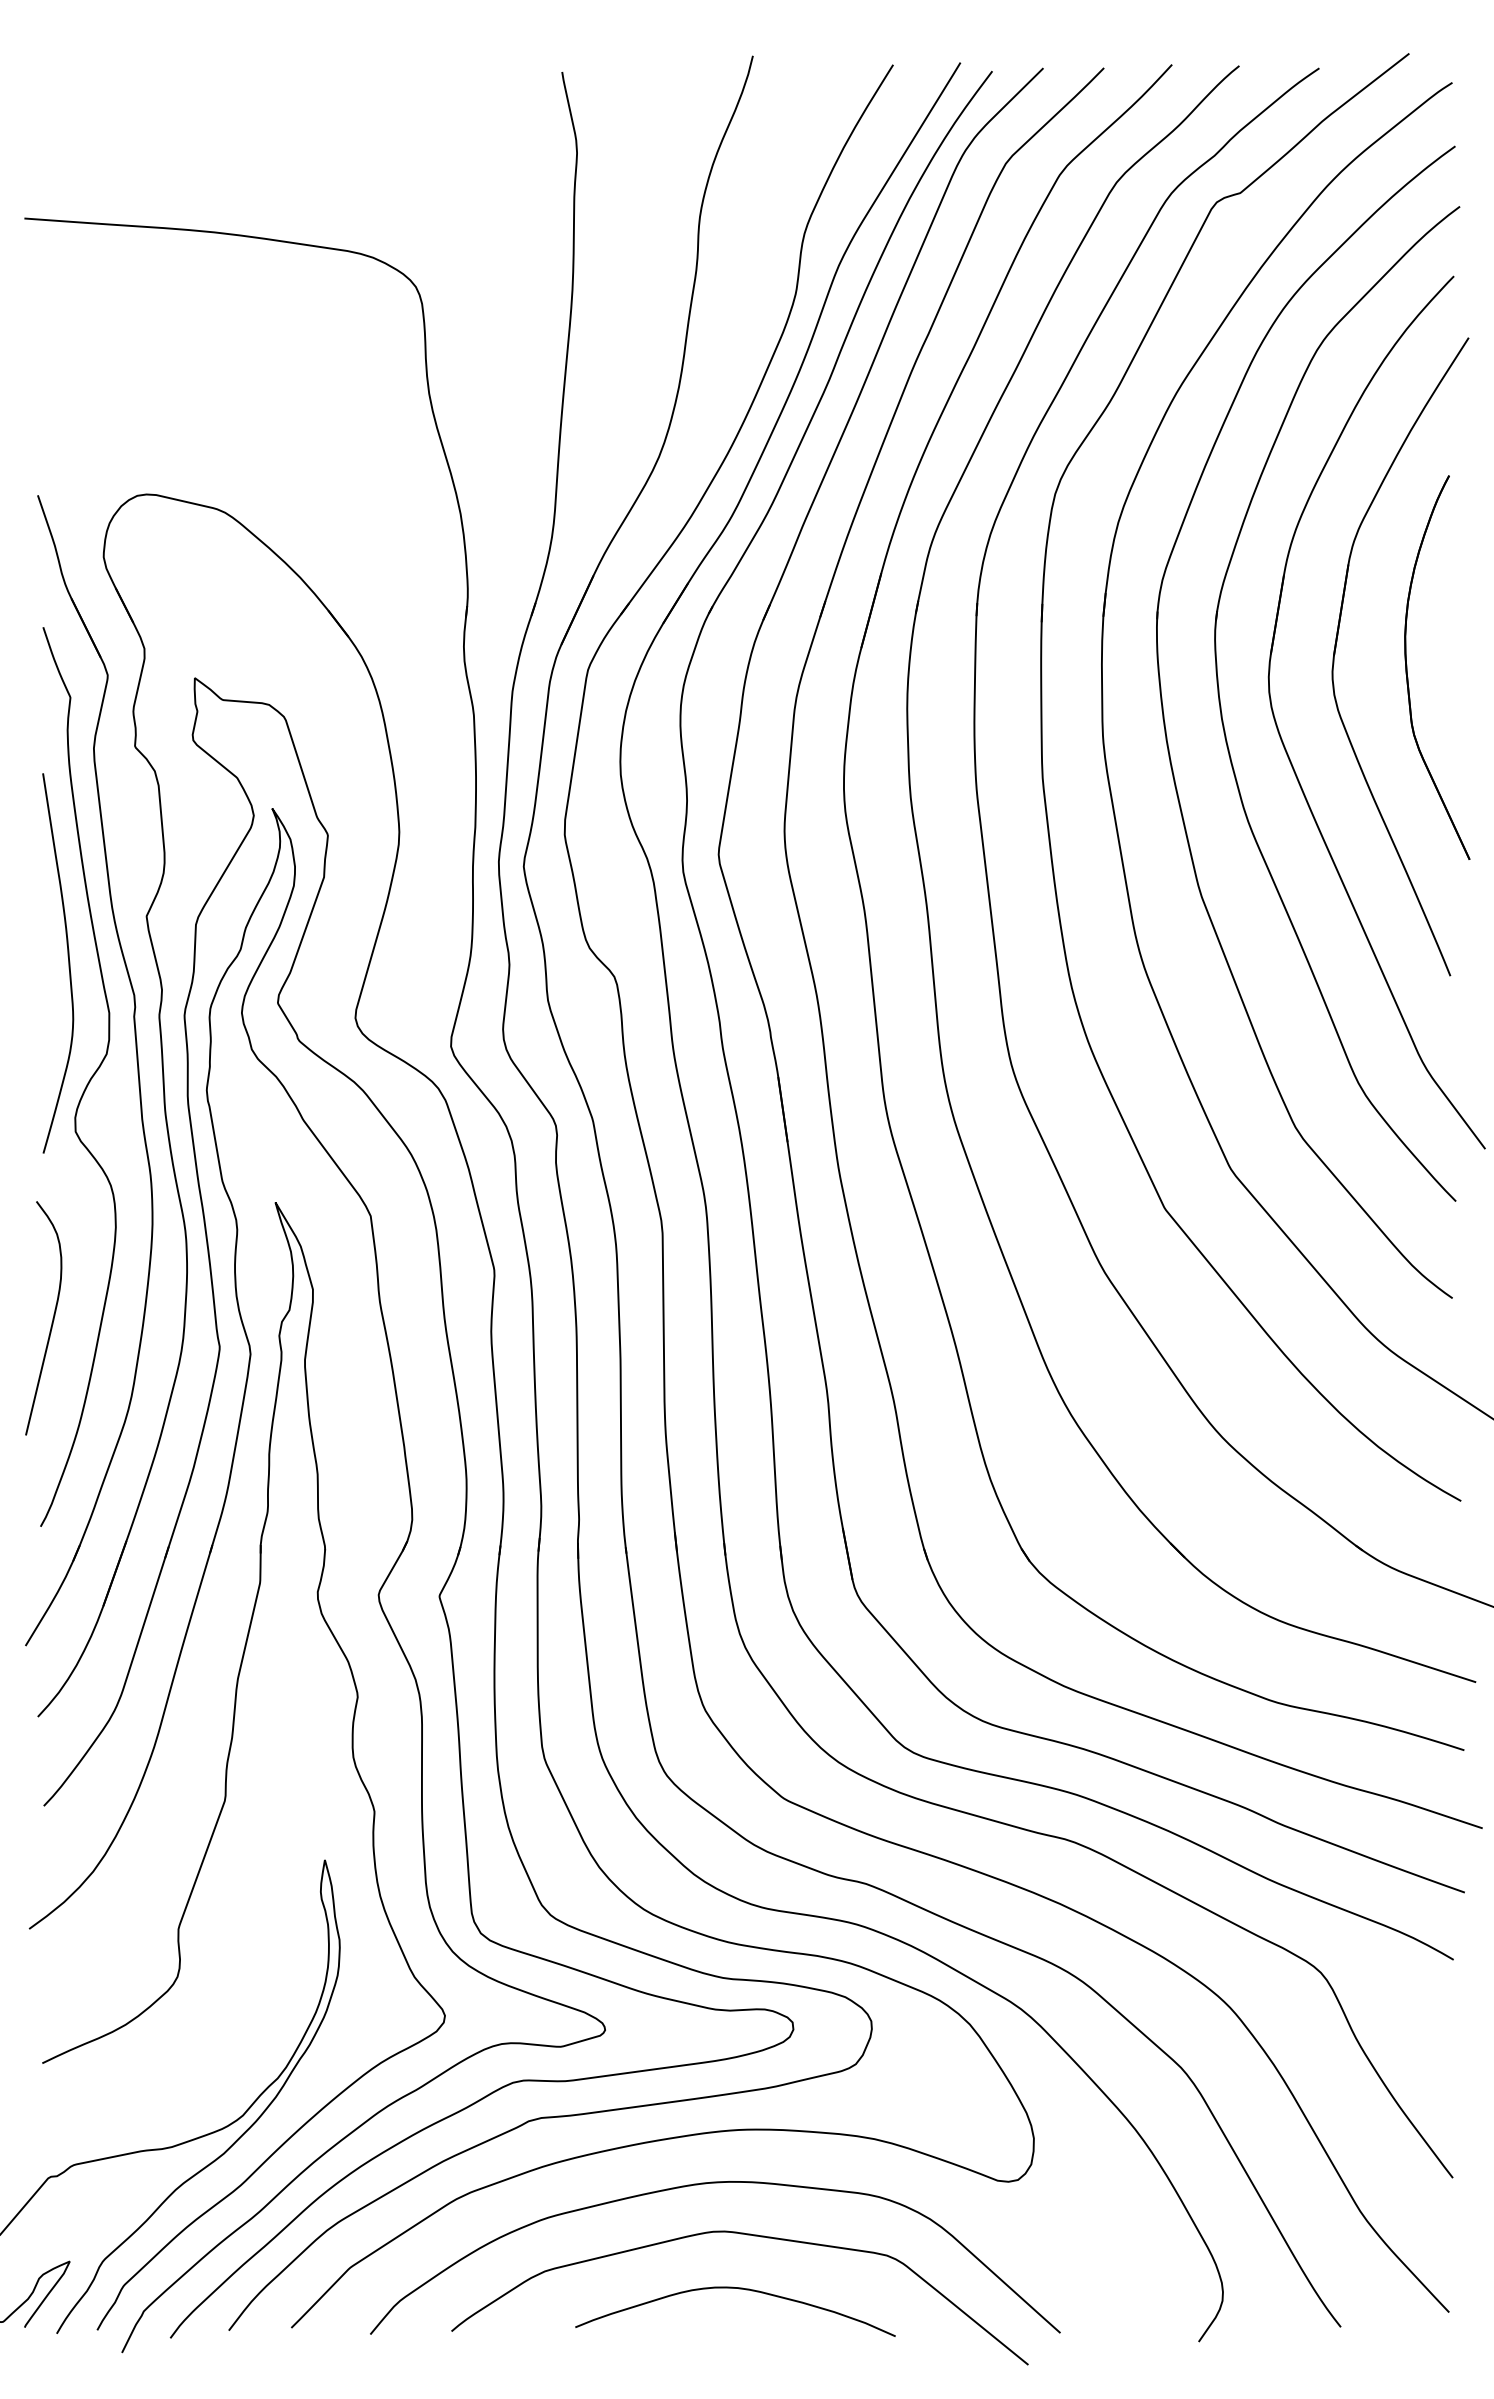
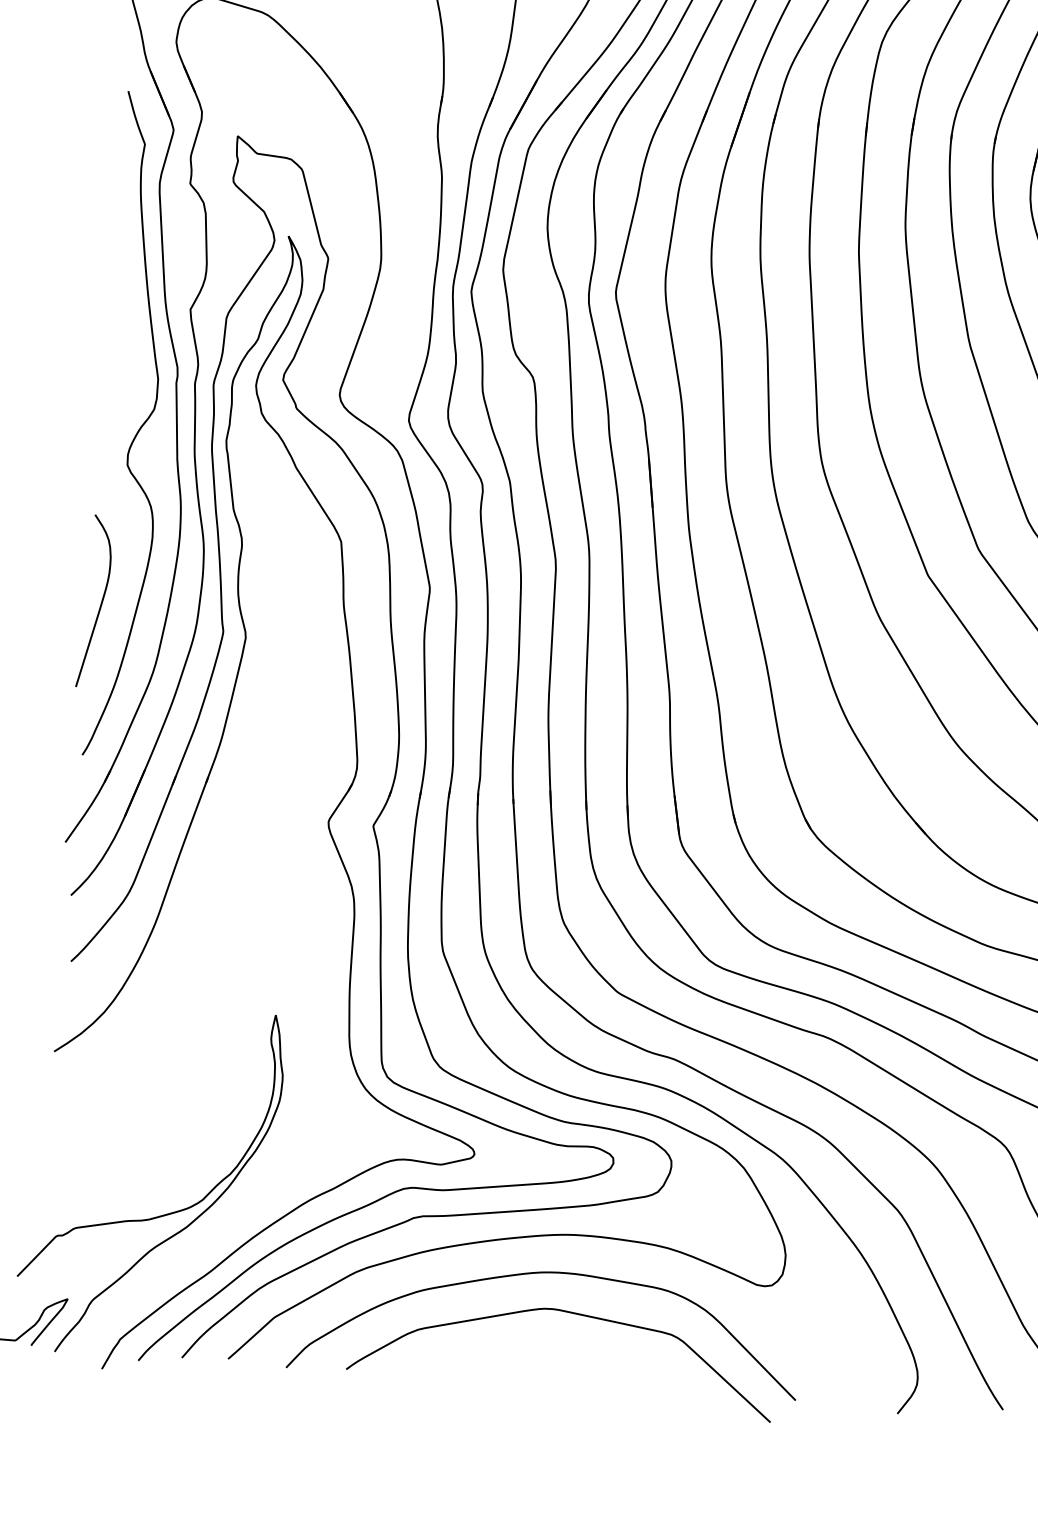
curve: (68, 963) -> (130, 340), removed
part: (228, 1764) -> (209, 939), removed
curve: (739, 2289) -> (560, 1352), removed

